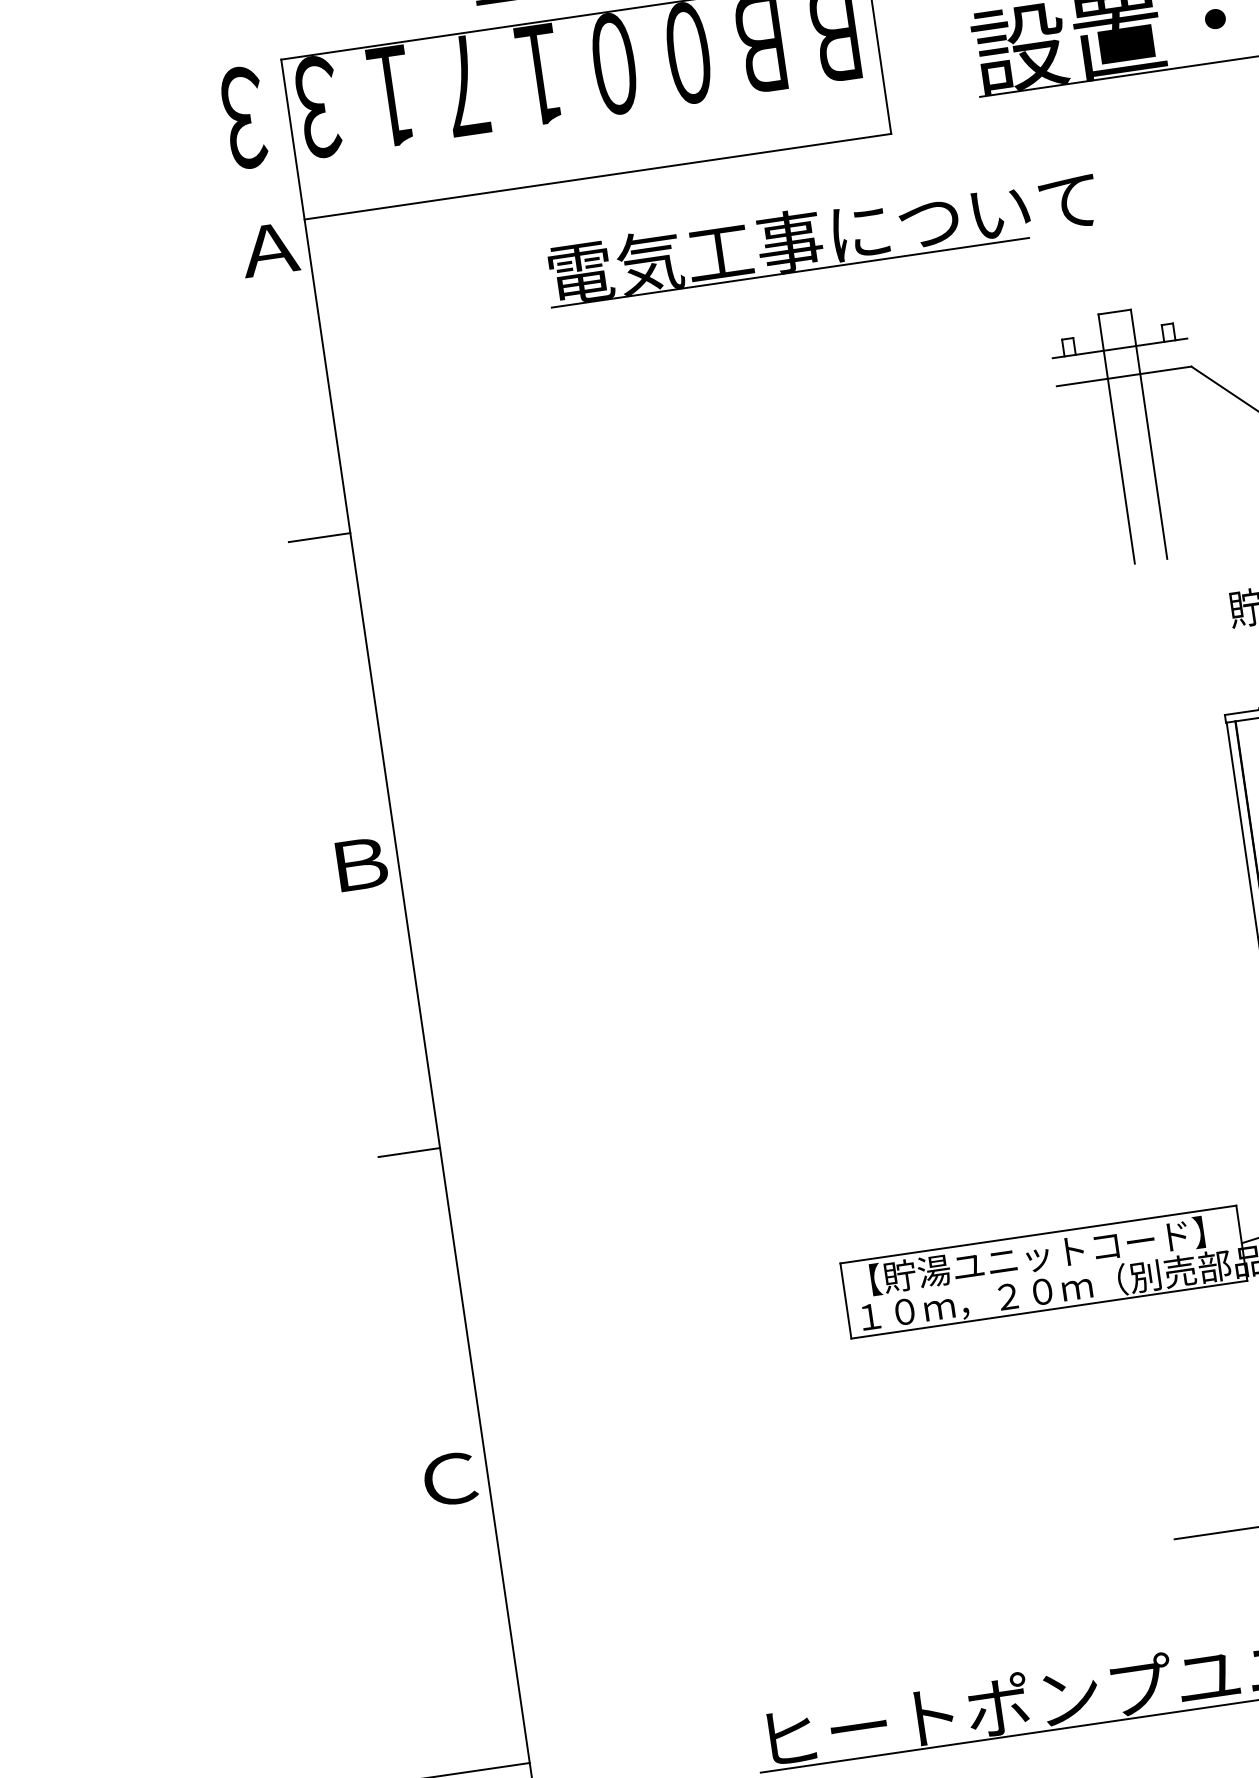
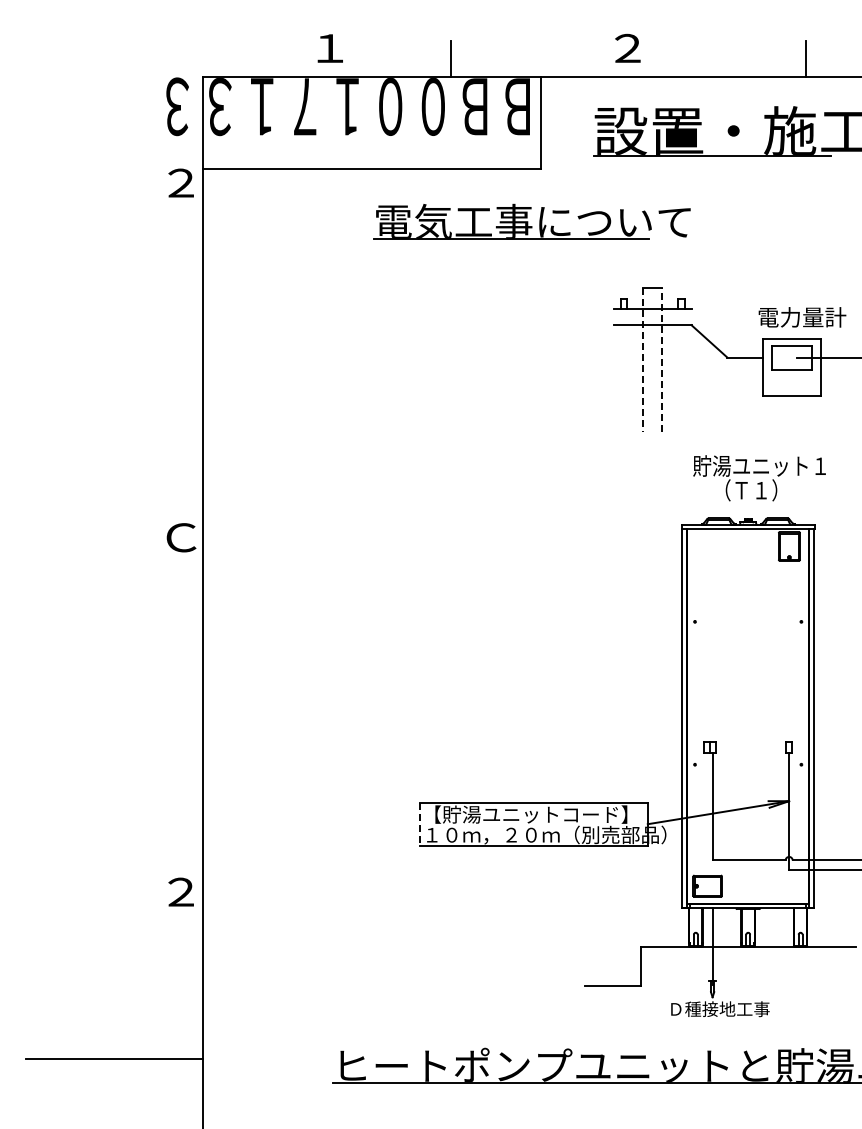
part: (819, 237) -> (531, 221), moved
text: (268, 248) -> (180, 182), Ａ -> ２
line: (1149, 433) -> (662, 359), solid -> dashed
line: (1116, 438) -> (643, 359), solid -> dashed
line: (319, 536) -> (185, 349), removed
text: (360, 863) -> (181, 537), Ｂ -> Ｃ
line: (409, 1152) -> (185, 704), removed
line: (845, 1301) -> (419, 824), solid -> dashed
text: (450, 1477) -> (181, 891), Ｃ -> ２

